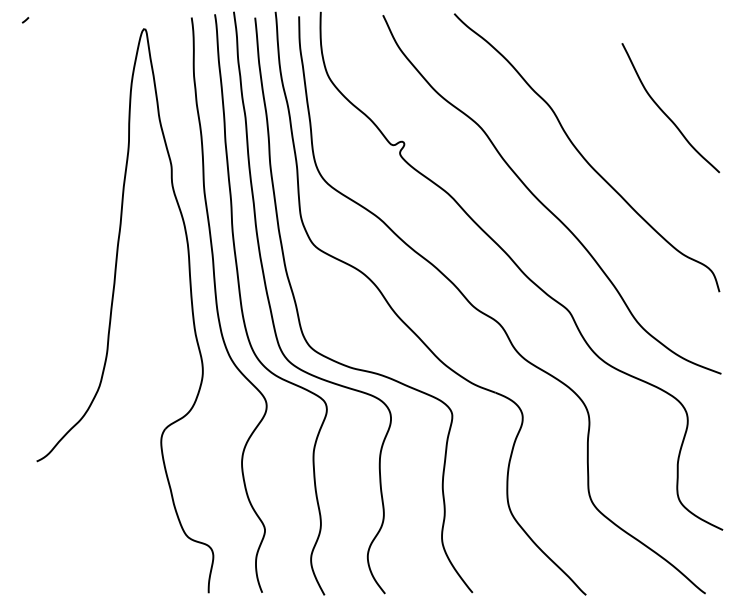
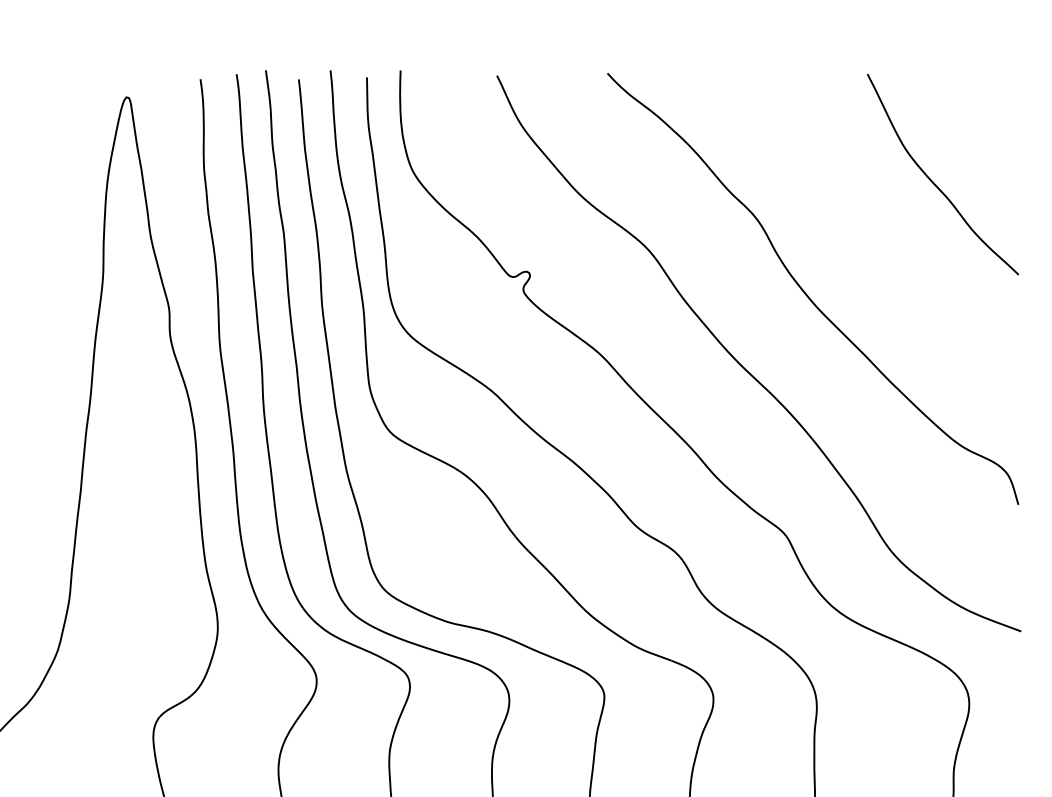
curve: (664, 111) -> (933, 179), moved

